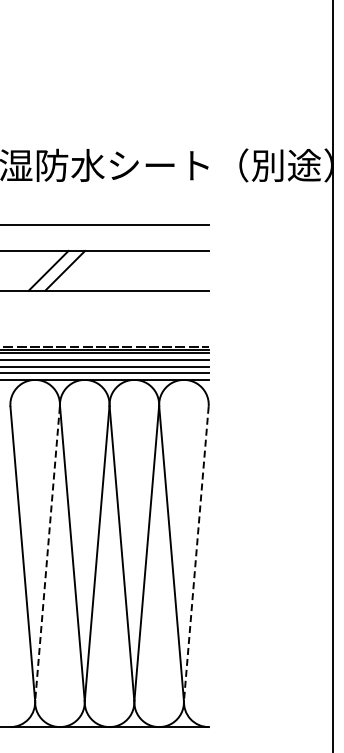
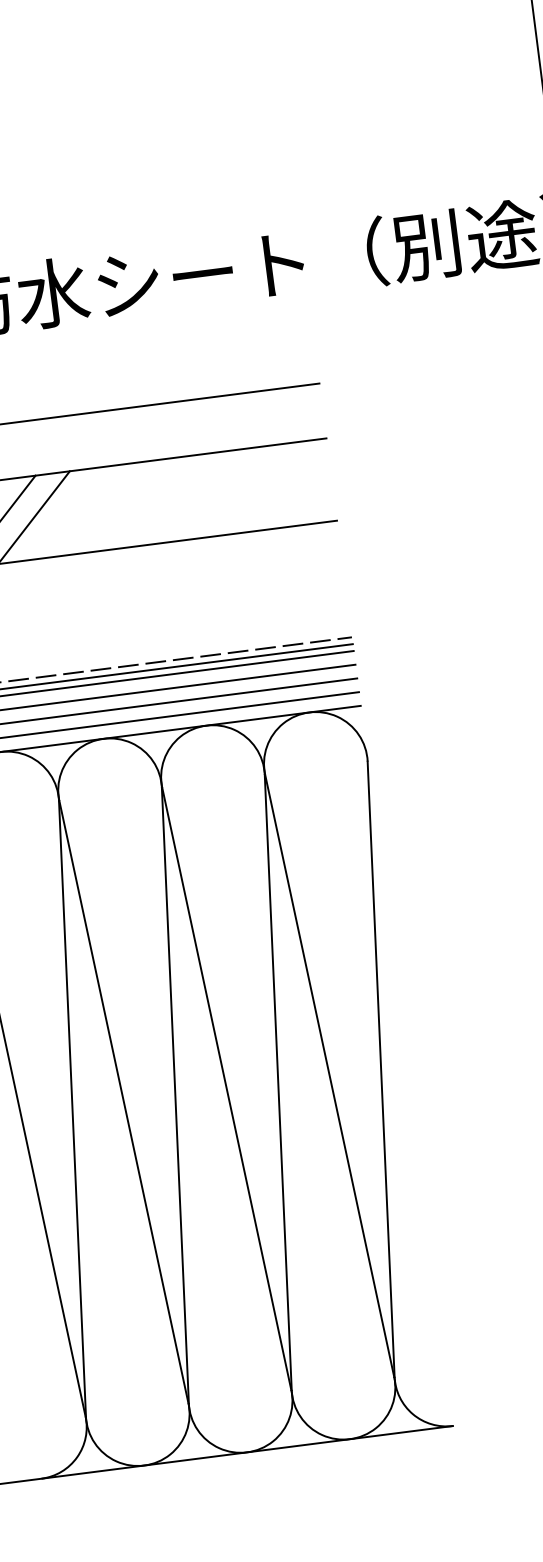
line: (47, 554) -> (72, 1110), dashed -> solid
line: (196, 554) -> (381, 1071), dashed -> solid

